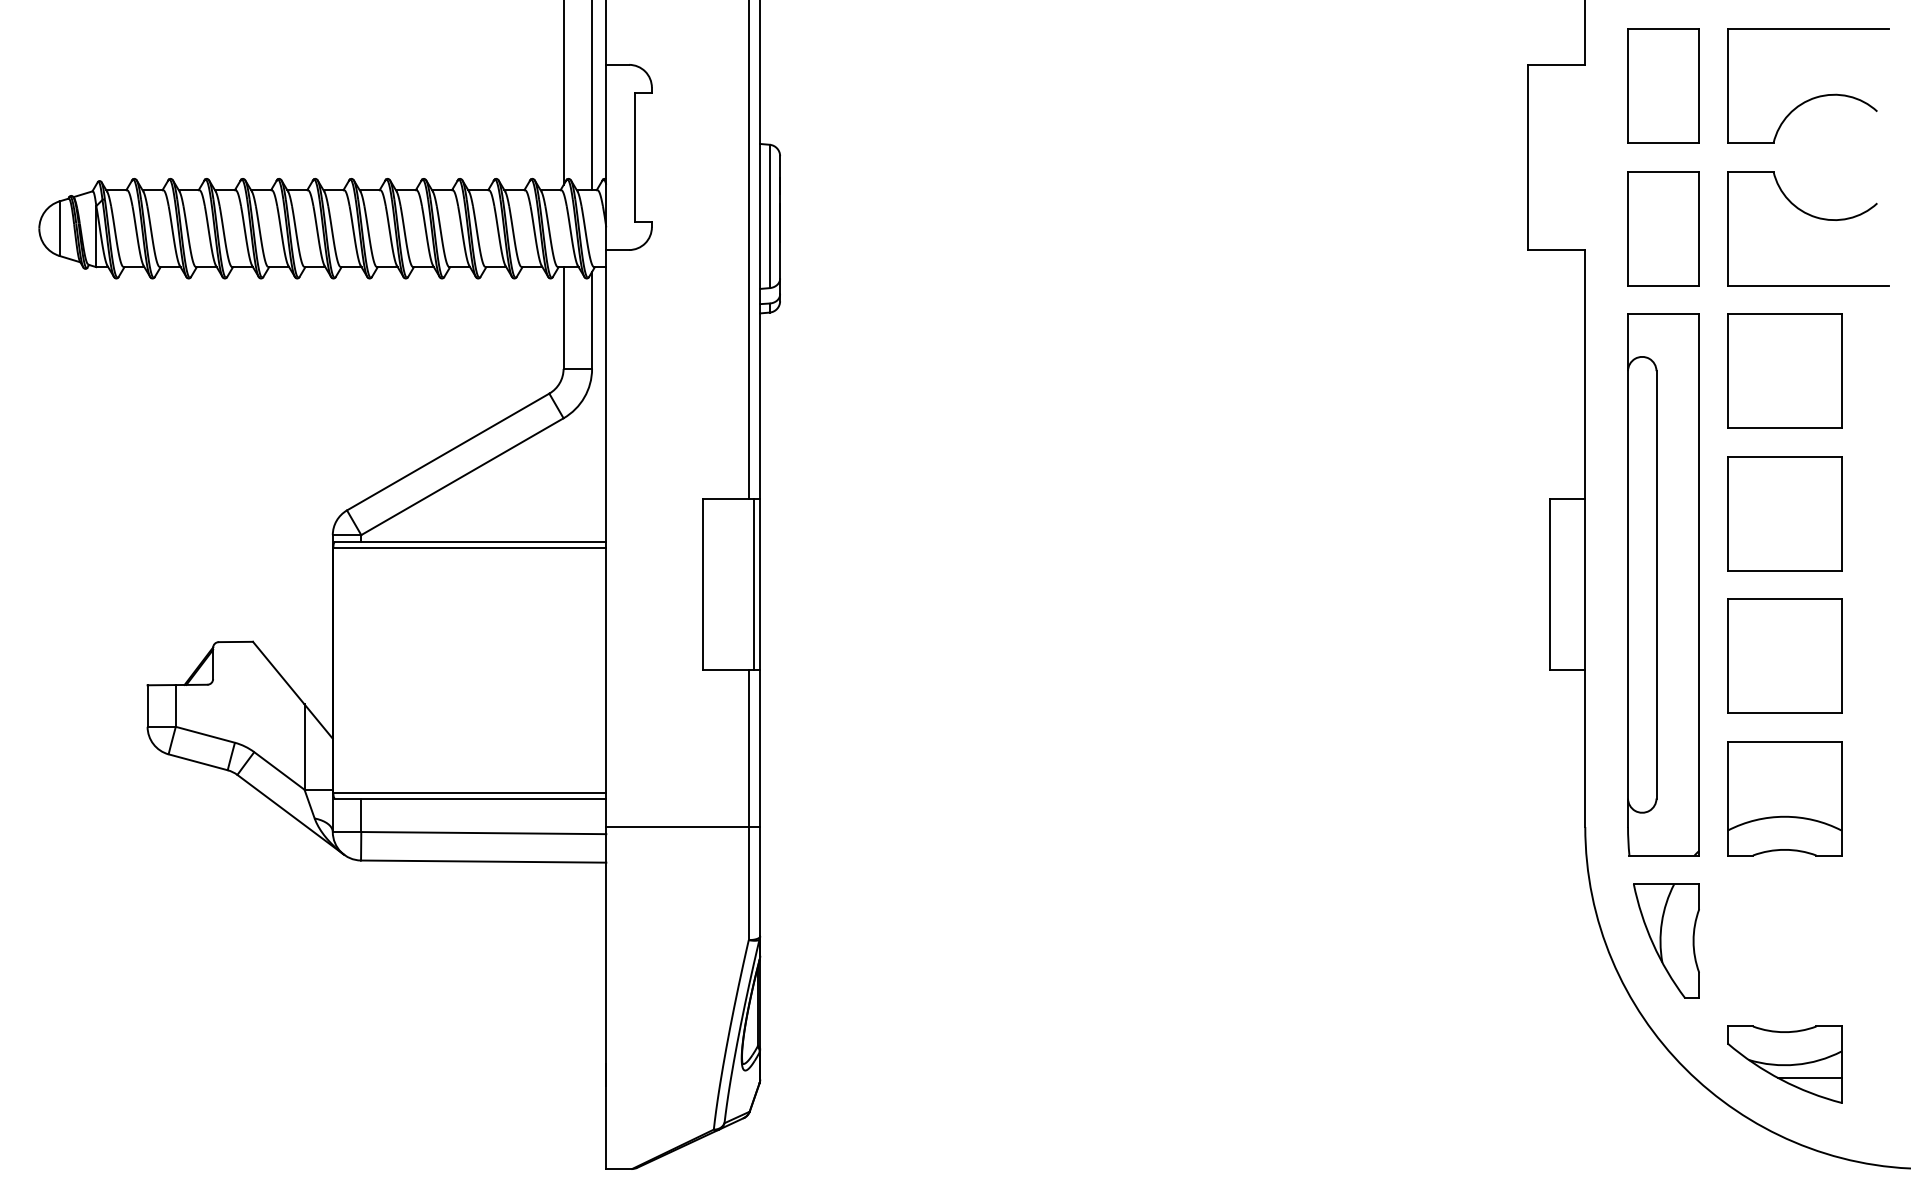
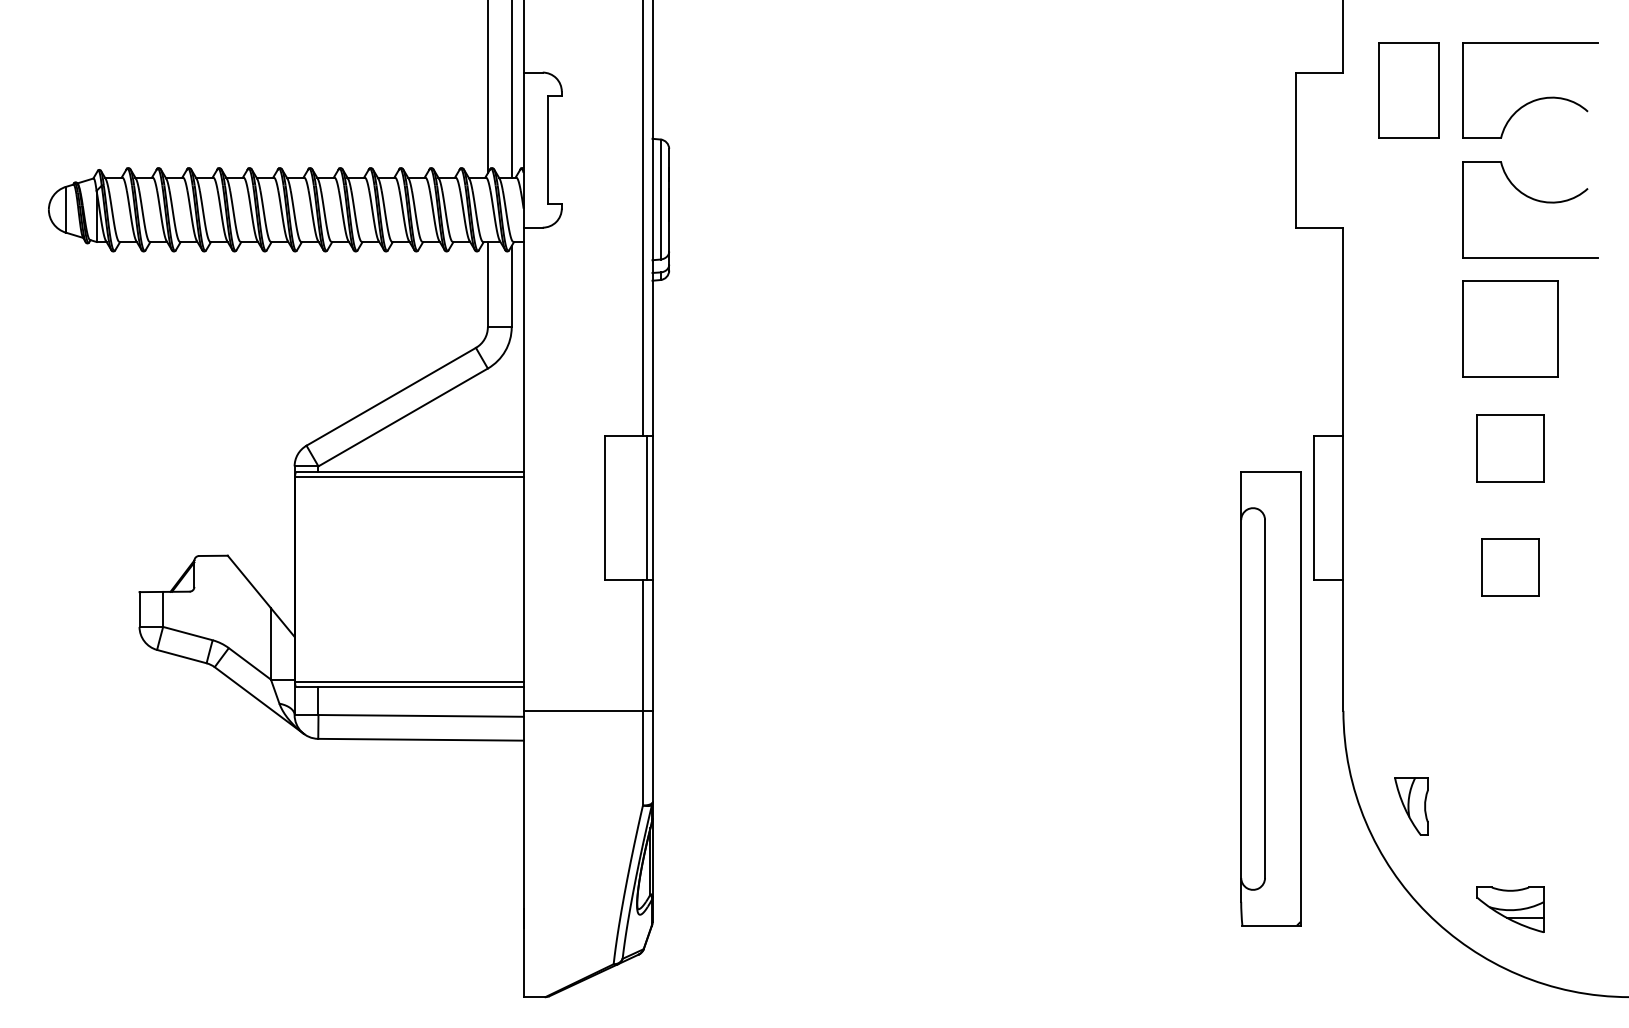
part: (1663, 228) -> (1408, 209), removed
part: (1784, 513) -> (1510, 448), size x0.7
part: (1663, 584) -> (1270, 698), moved
part: (1784, 655) -> (1510, 567), size x0.6
part: (1784, 797) -> (1510, 686), removed
part: (1666, 941) -> (1411, 806), size x0.6
part: (1784, 1064) -> (1510, 909), size x0.7

